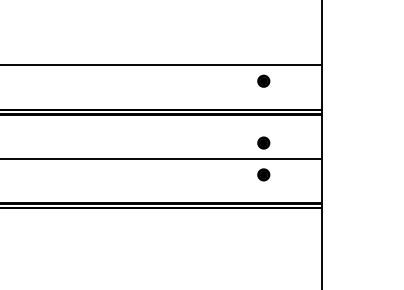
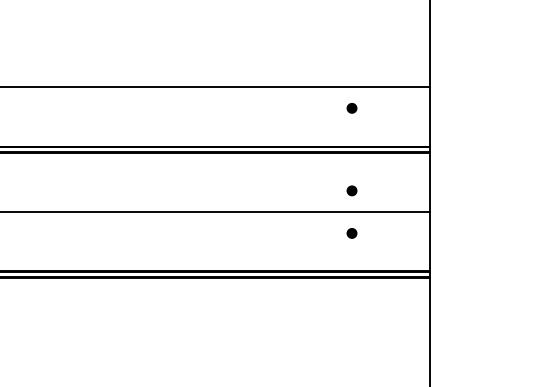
part: (263, 80) -> (351, 107), size x0.6
part: (263, 142) -> (351, 190), size x0.6
part: (263, 174) -> (351, 232), size x0.6

